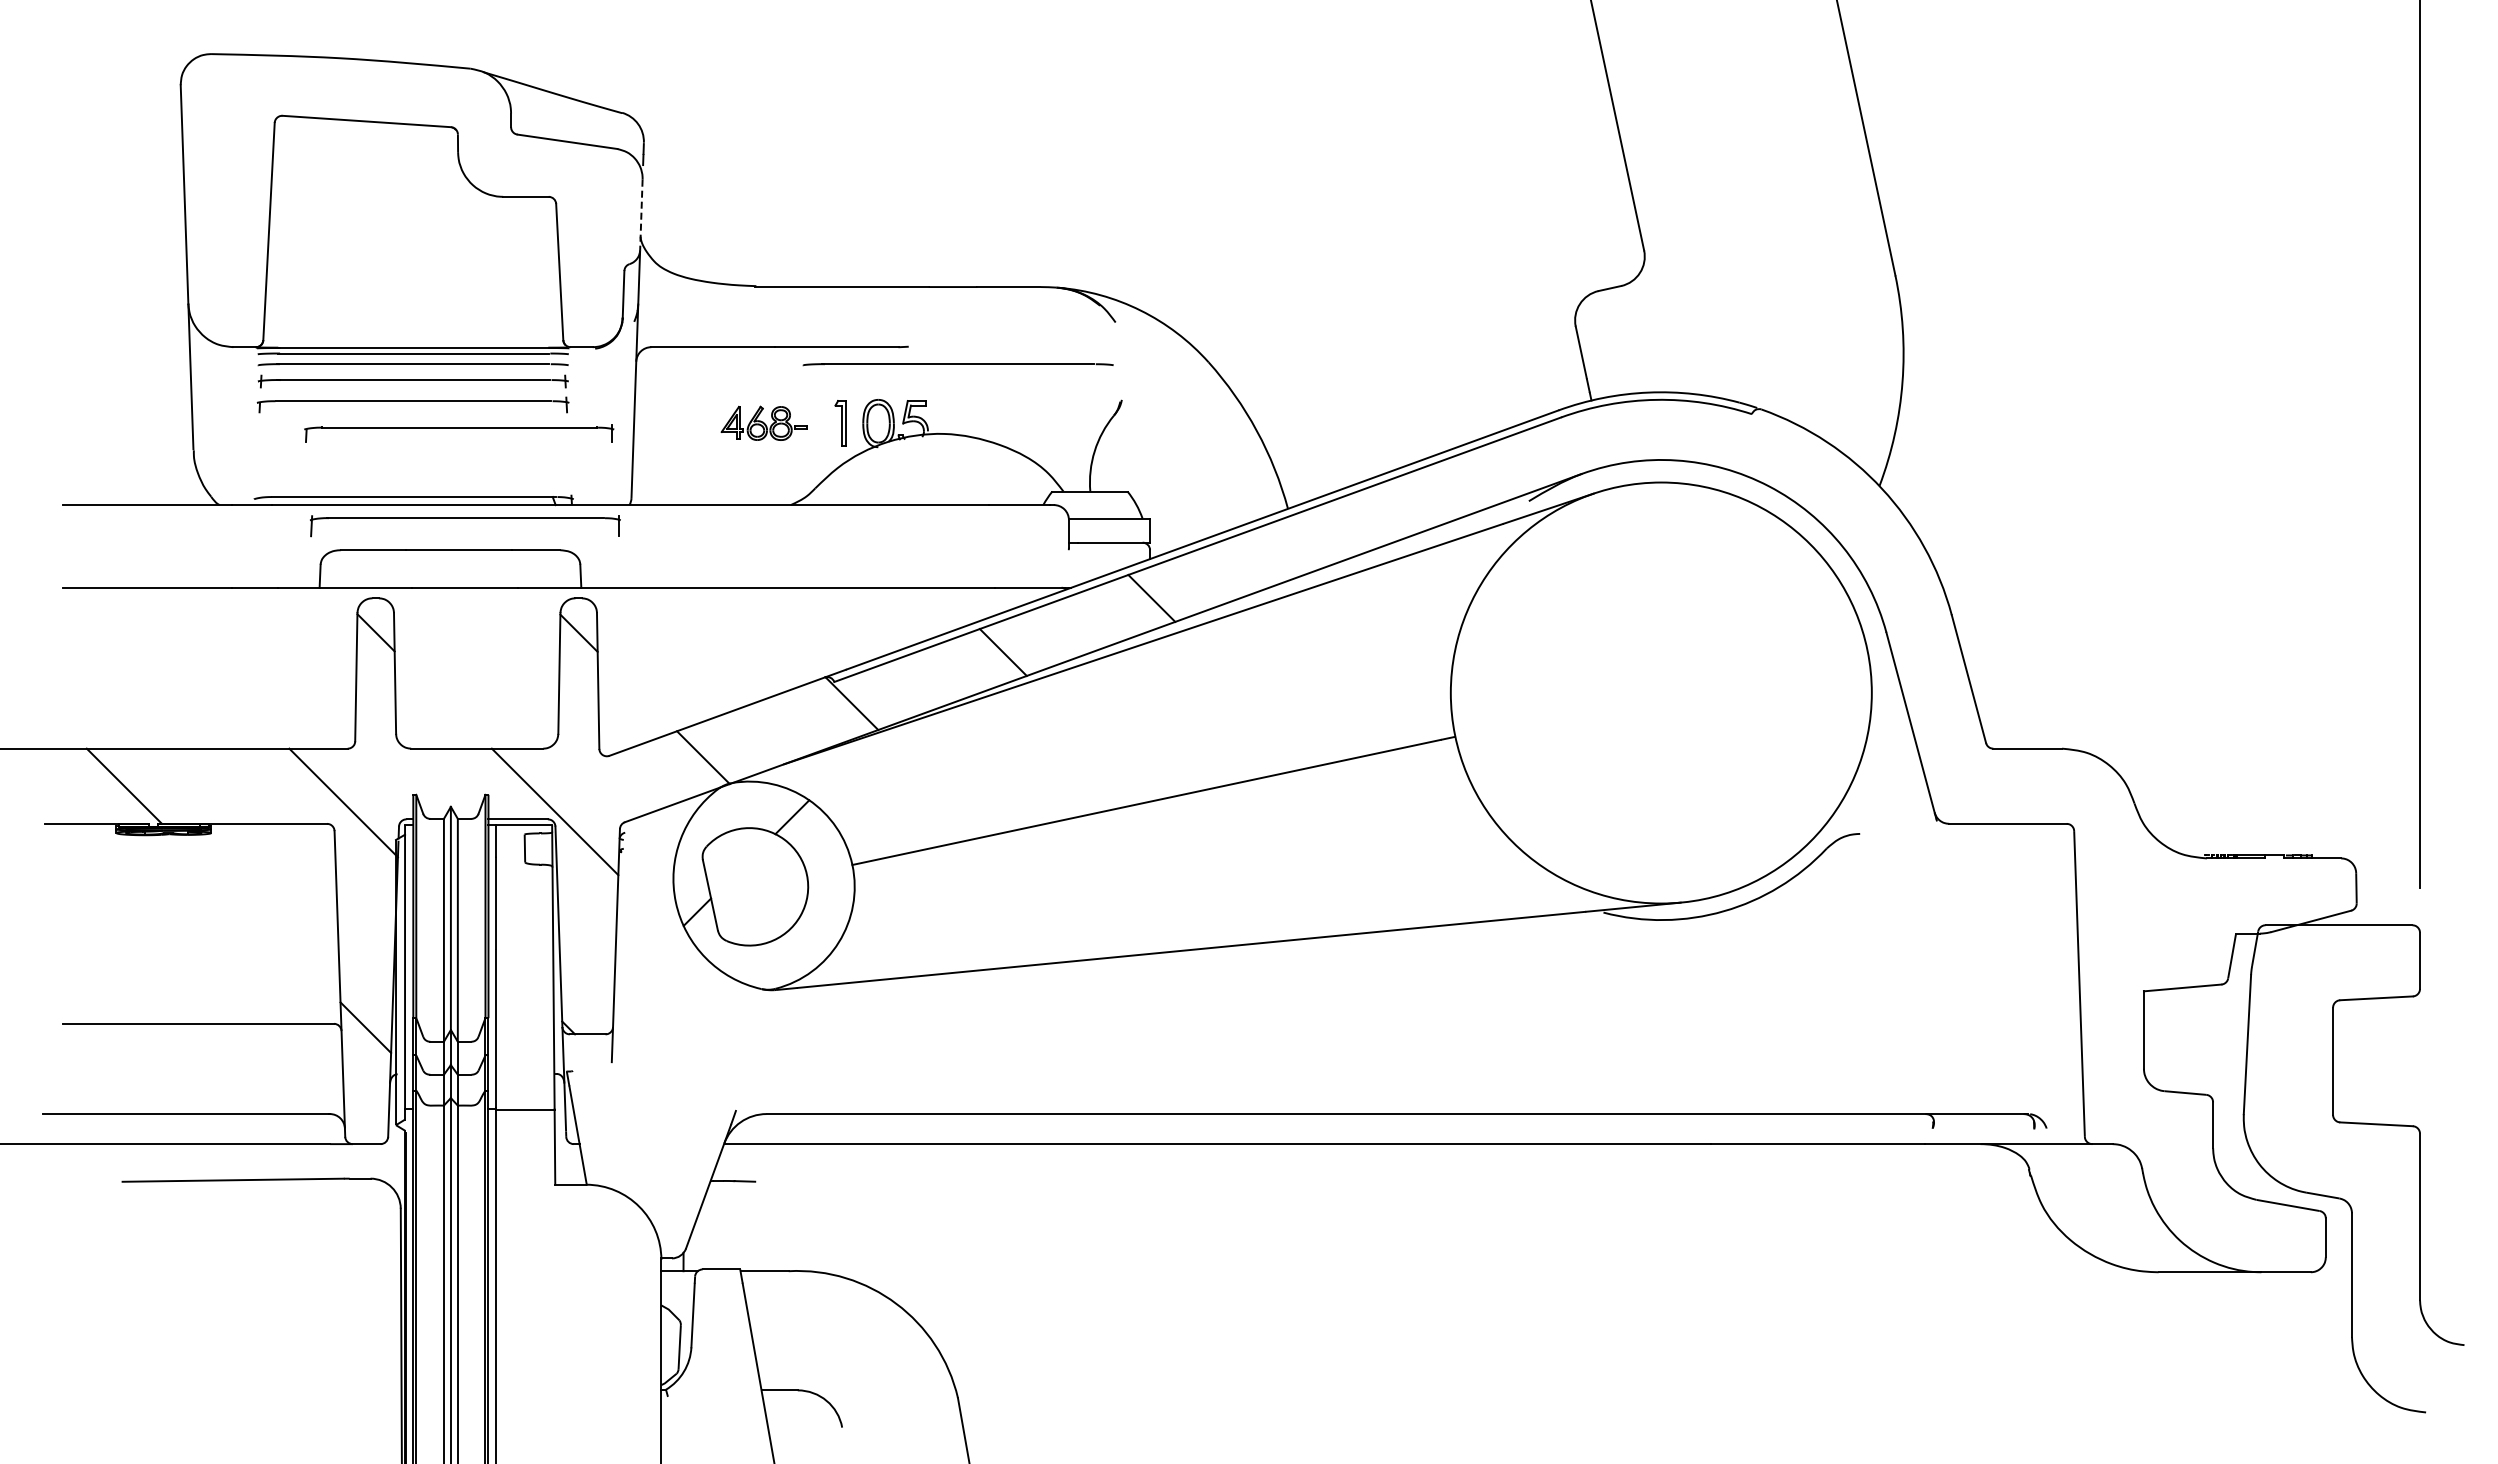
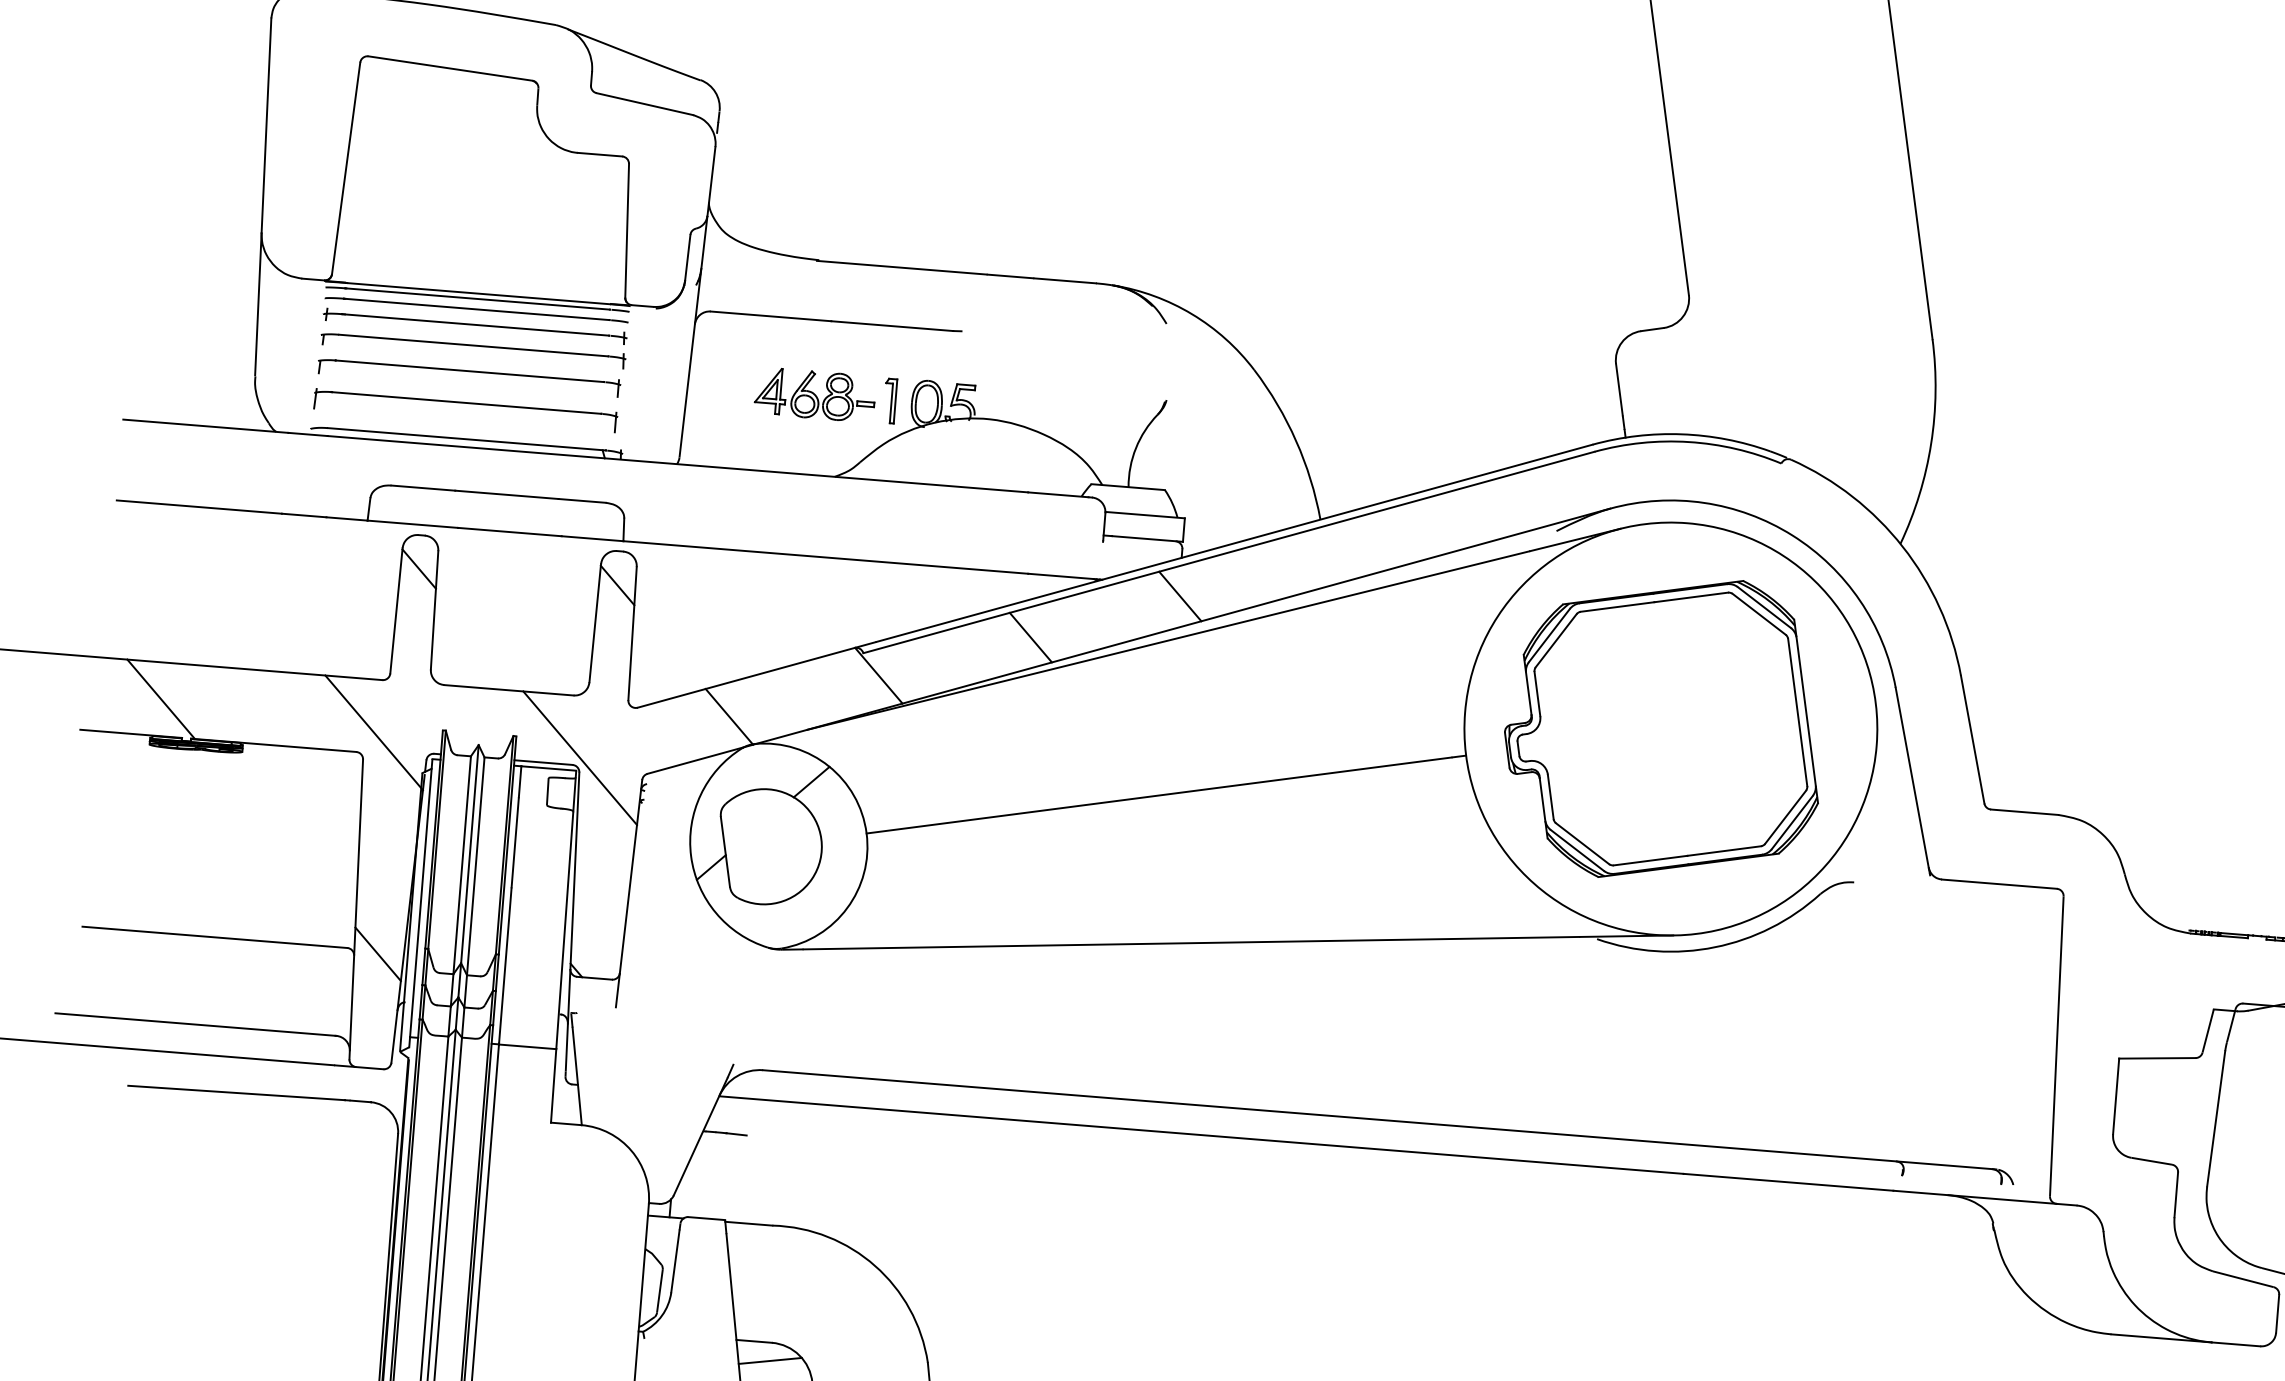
line: (641, 215) -> (711, 182), dashed -> solid
part: (957, 364) -> (1008, 352), removed
part: (763, 423) -> (814, 394), size x1.43
part: (459, 433) -> (469, 377), moved
part: (465, 518) -> (466, 403), moved
part: (1654, 692) -> (1664, 727), added
line: (797, 1408) -> (770, 1360), added

